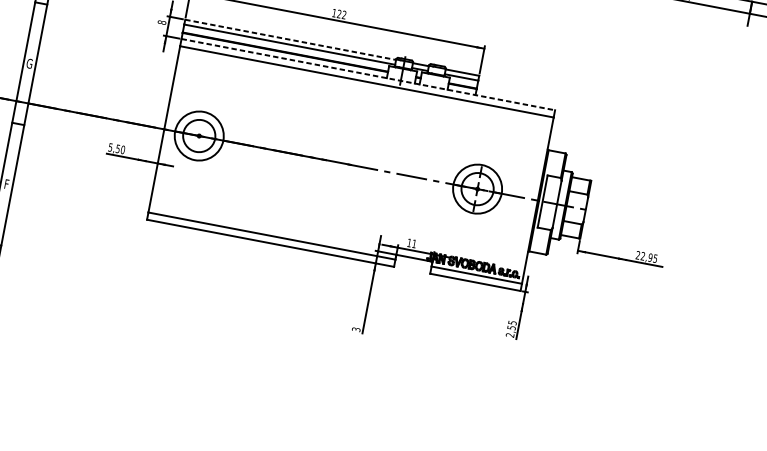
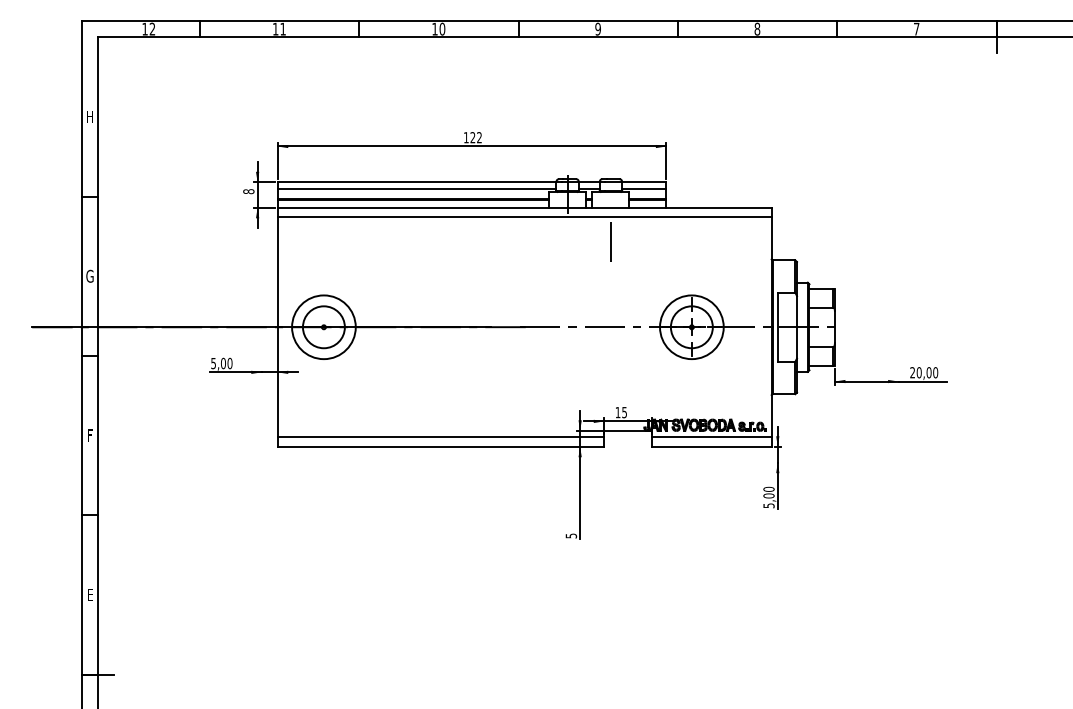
line: (290, 40) -> (417, 182), dashed -> solid
line: (368, 74) -> (524, 207), dashed -> solid
line: (428, 112) -> (610, 241), added
text: (118, 148) -> (223, 363), 5,50 -> 5,00
text: (414, 243) -> (624, 412), 11 -> 15
text: (649, 257) -> (927, 372), 22,95 -> 20,00
text: (510, 328) -> (768, 497), 2,55 -> 5,00
text: (355, 329) -> (570, 535), 3 -> 5

